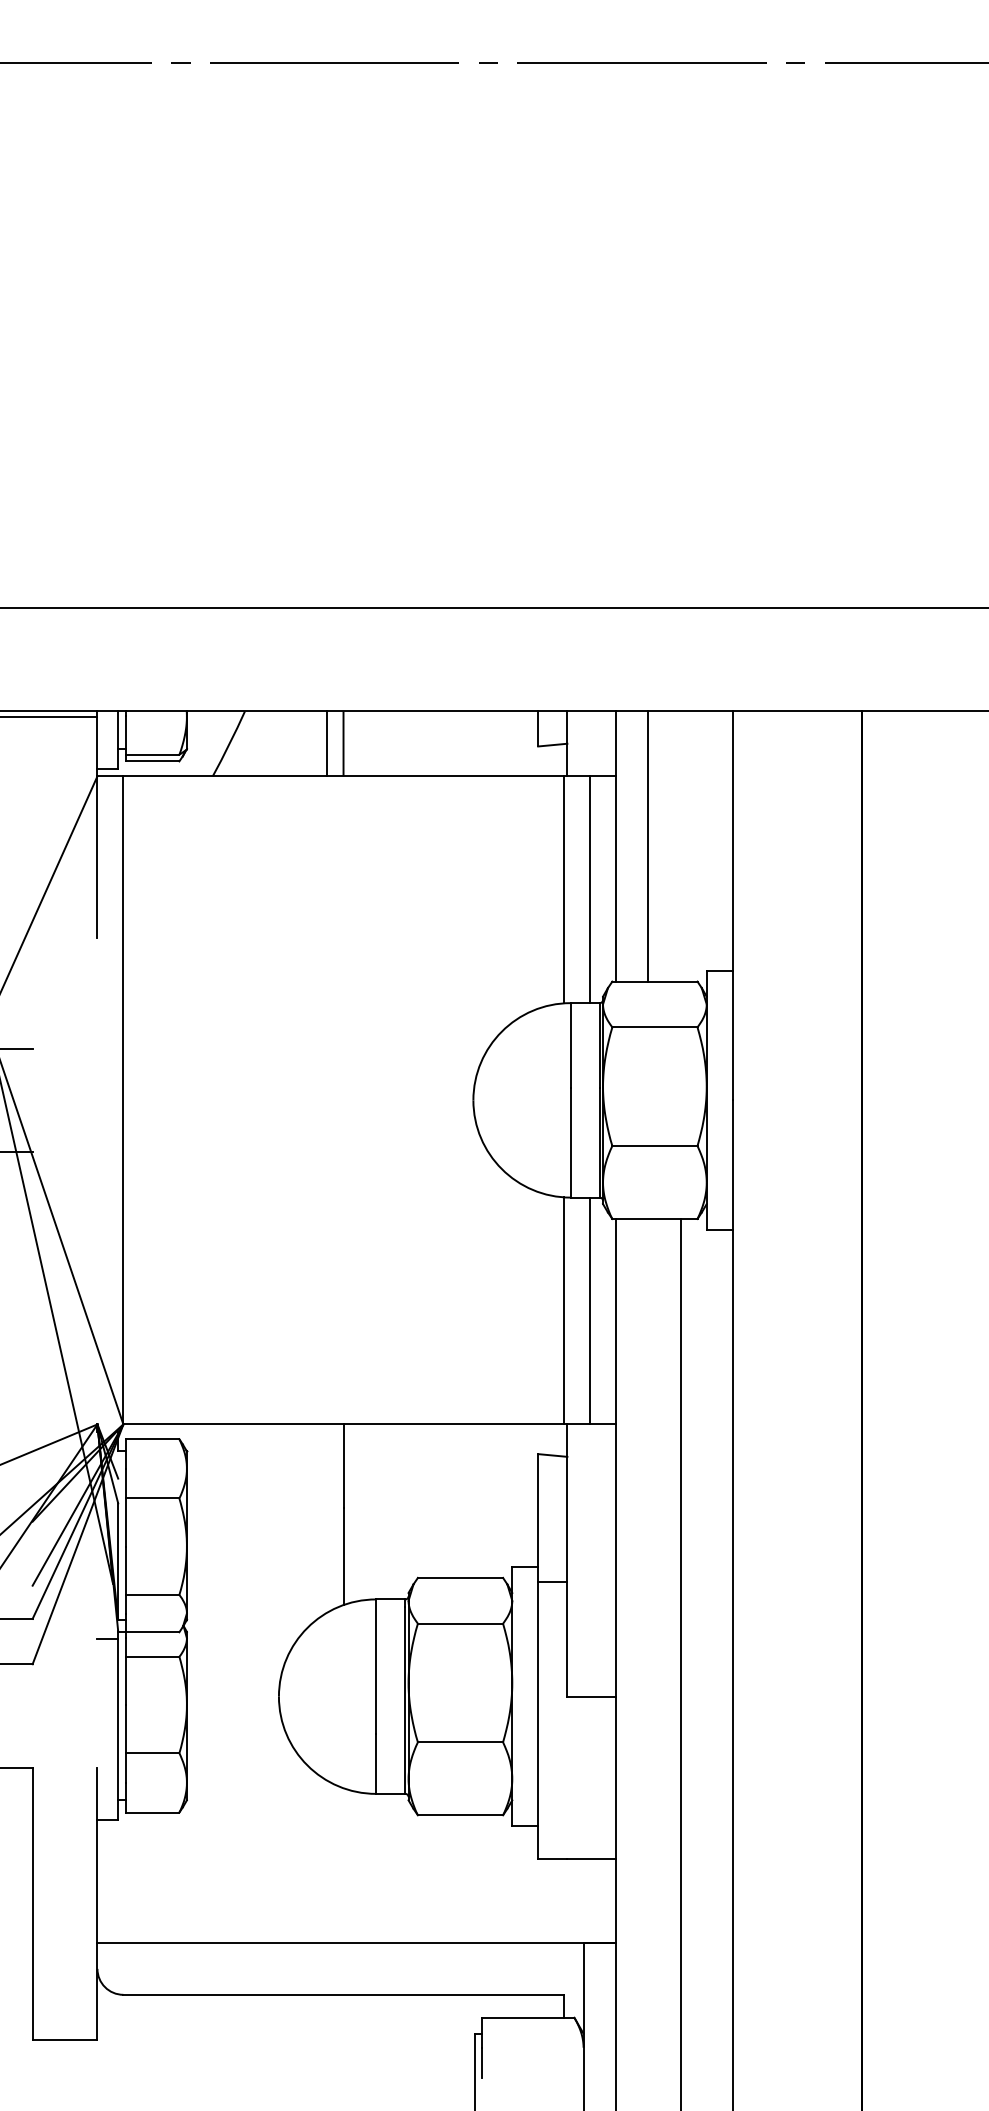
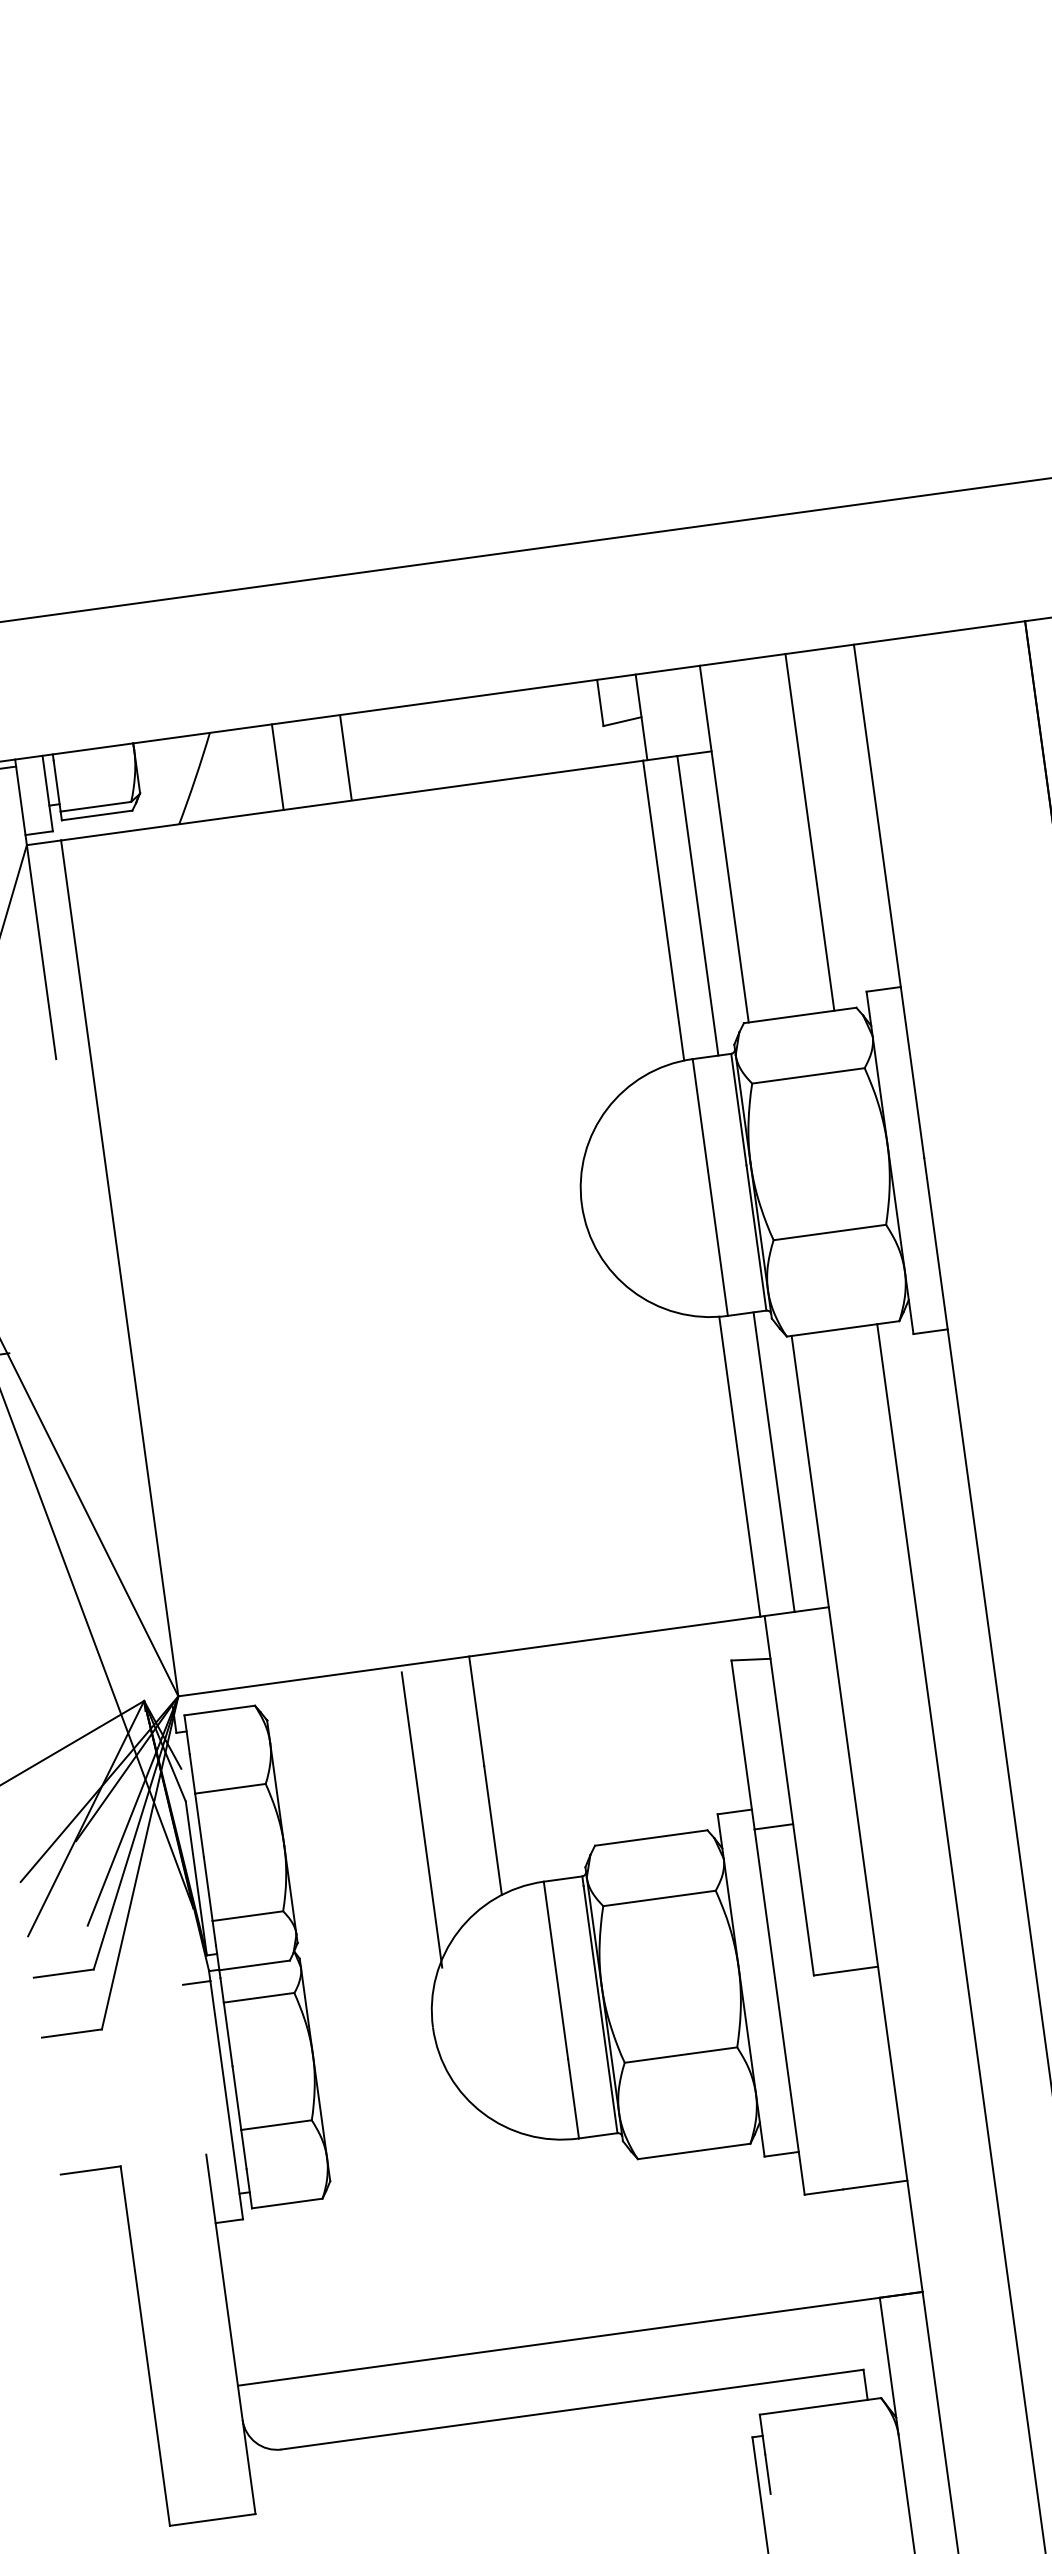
line: (326, 743) -> (277, 766), moved
line: (647, 846) -> (809, 832), moved
line: (291, 1540) -> (421, 1819), added

